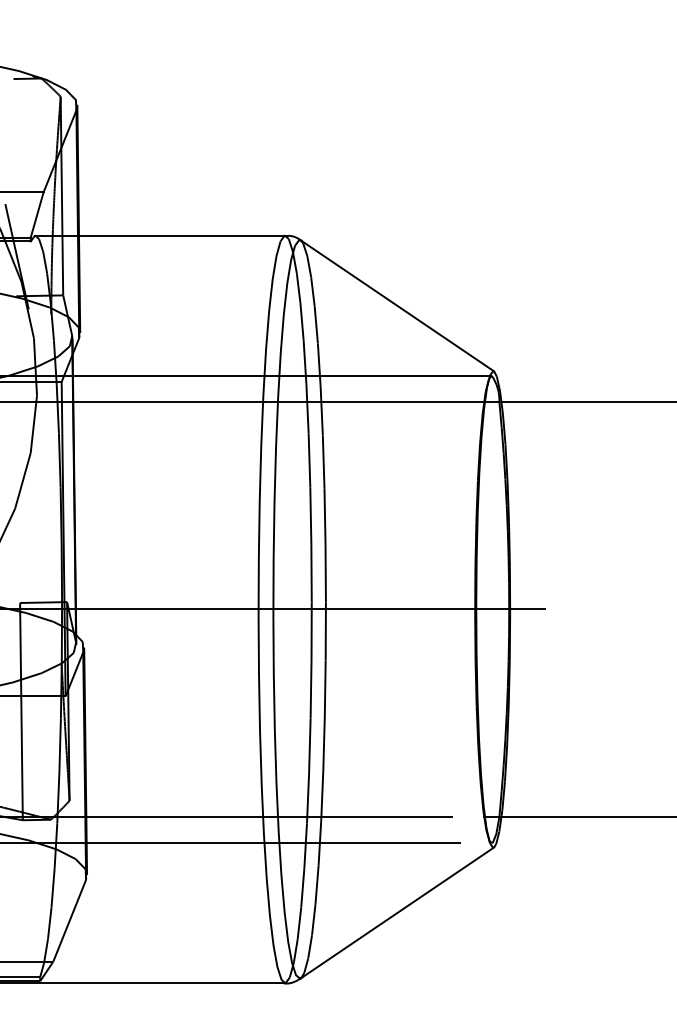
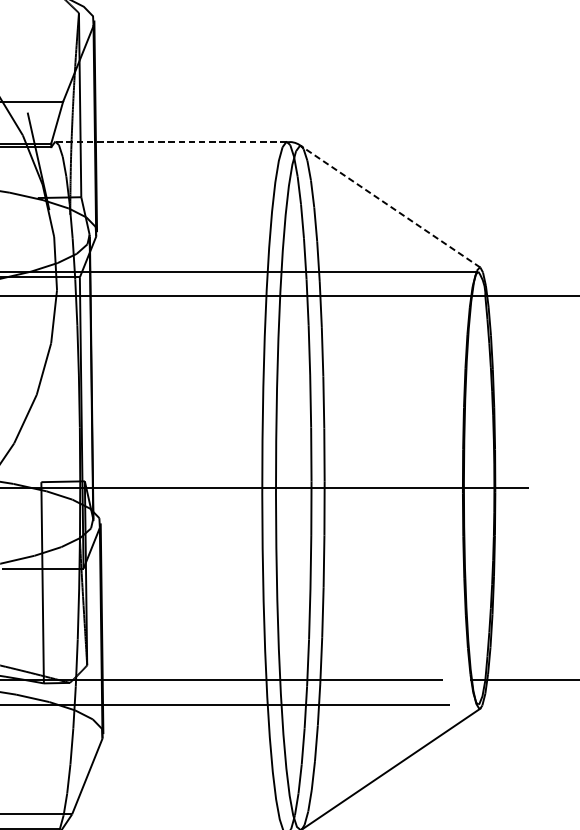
line: (160, 235) -> (171, 141), solid -> dashed
line: (397, 305) -> (390, 206), solid -> dashed

